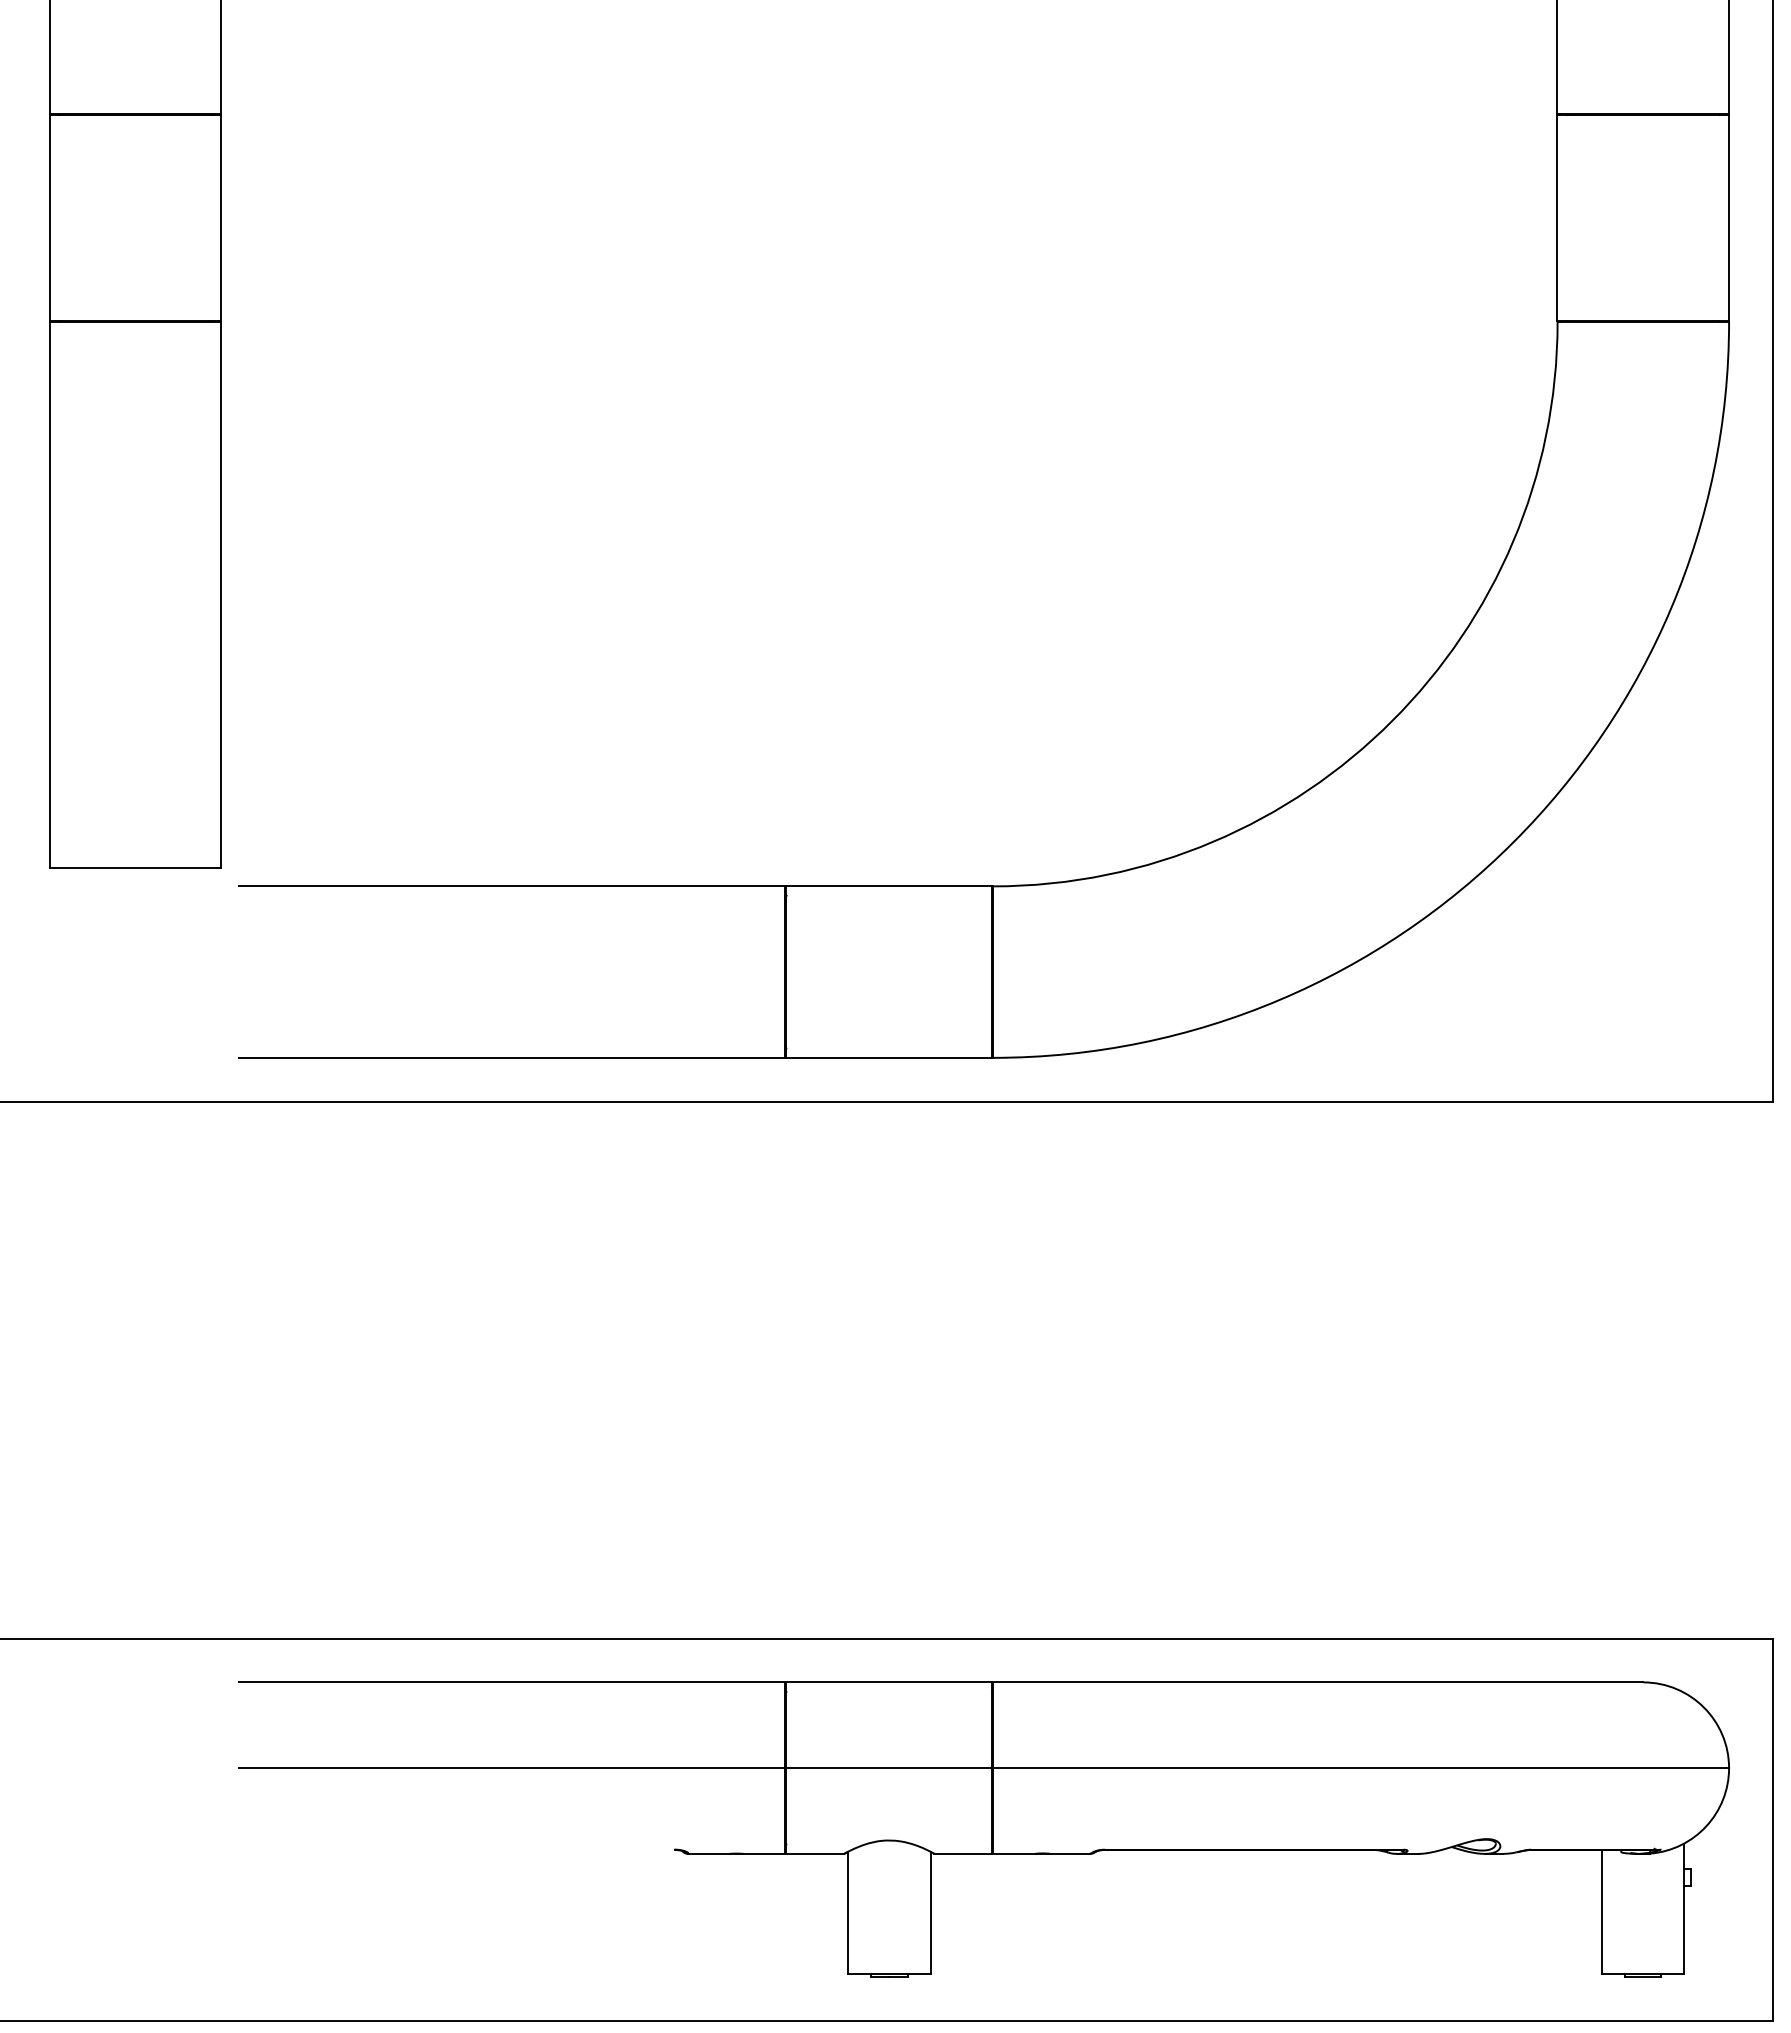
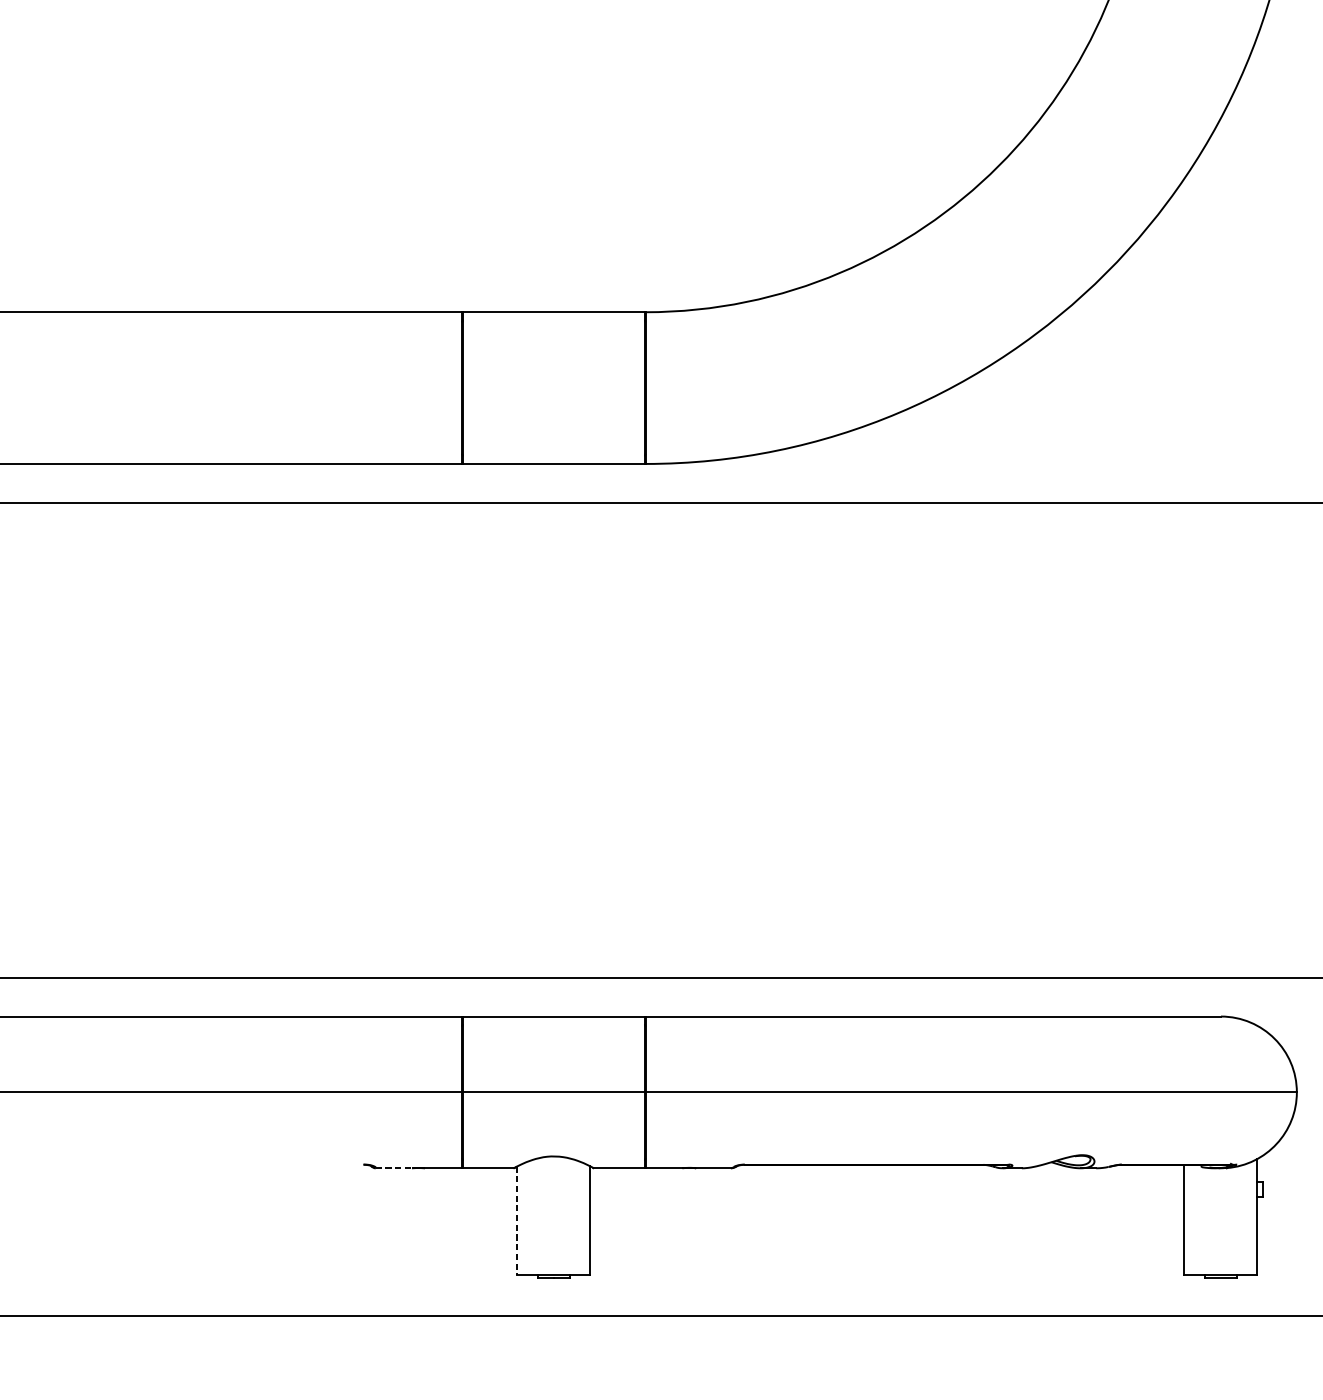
line: (708, 1853) -> (393, 1167), solid -> dashed
line: (848, 1913) -> (517, 1221), solid -> dashed

